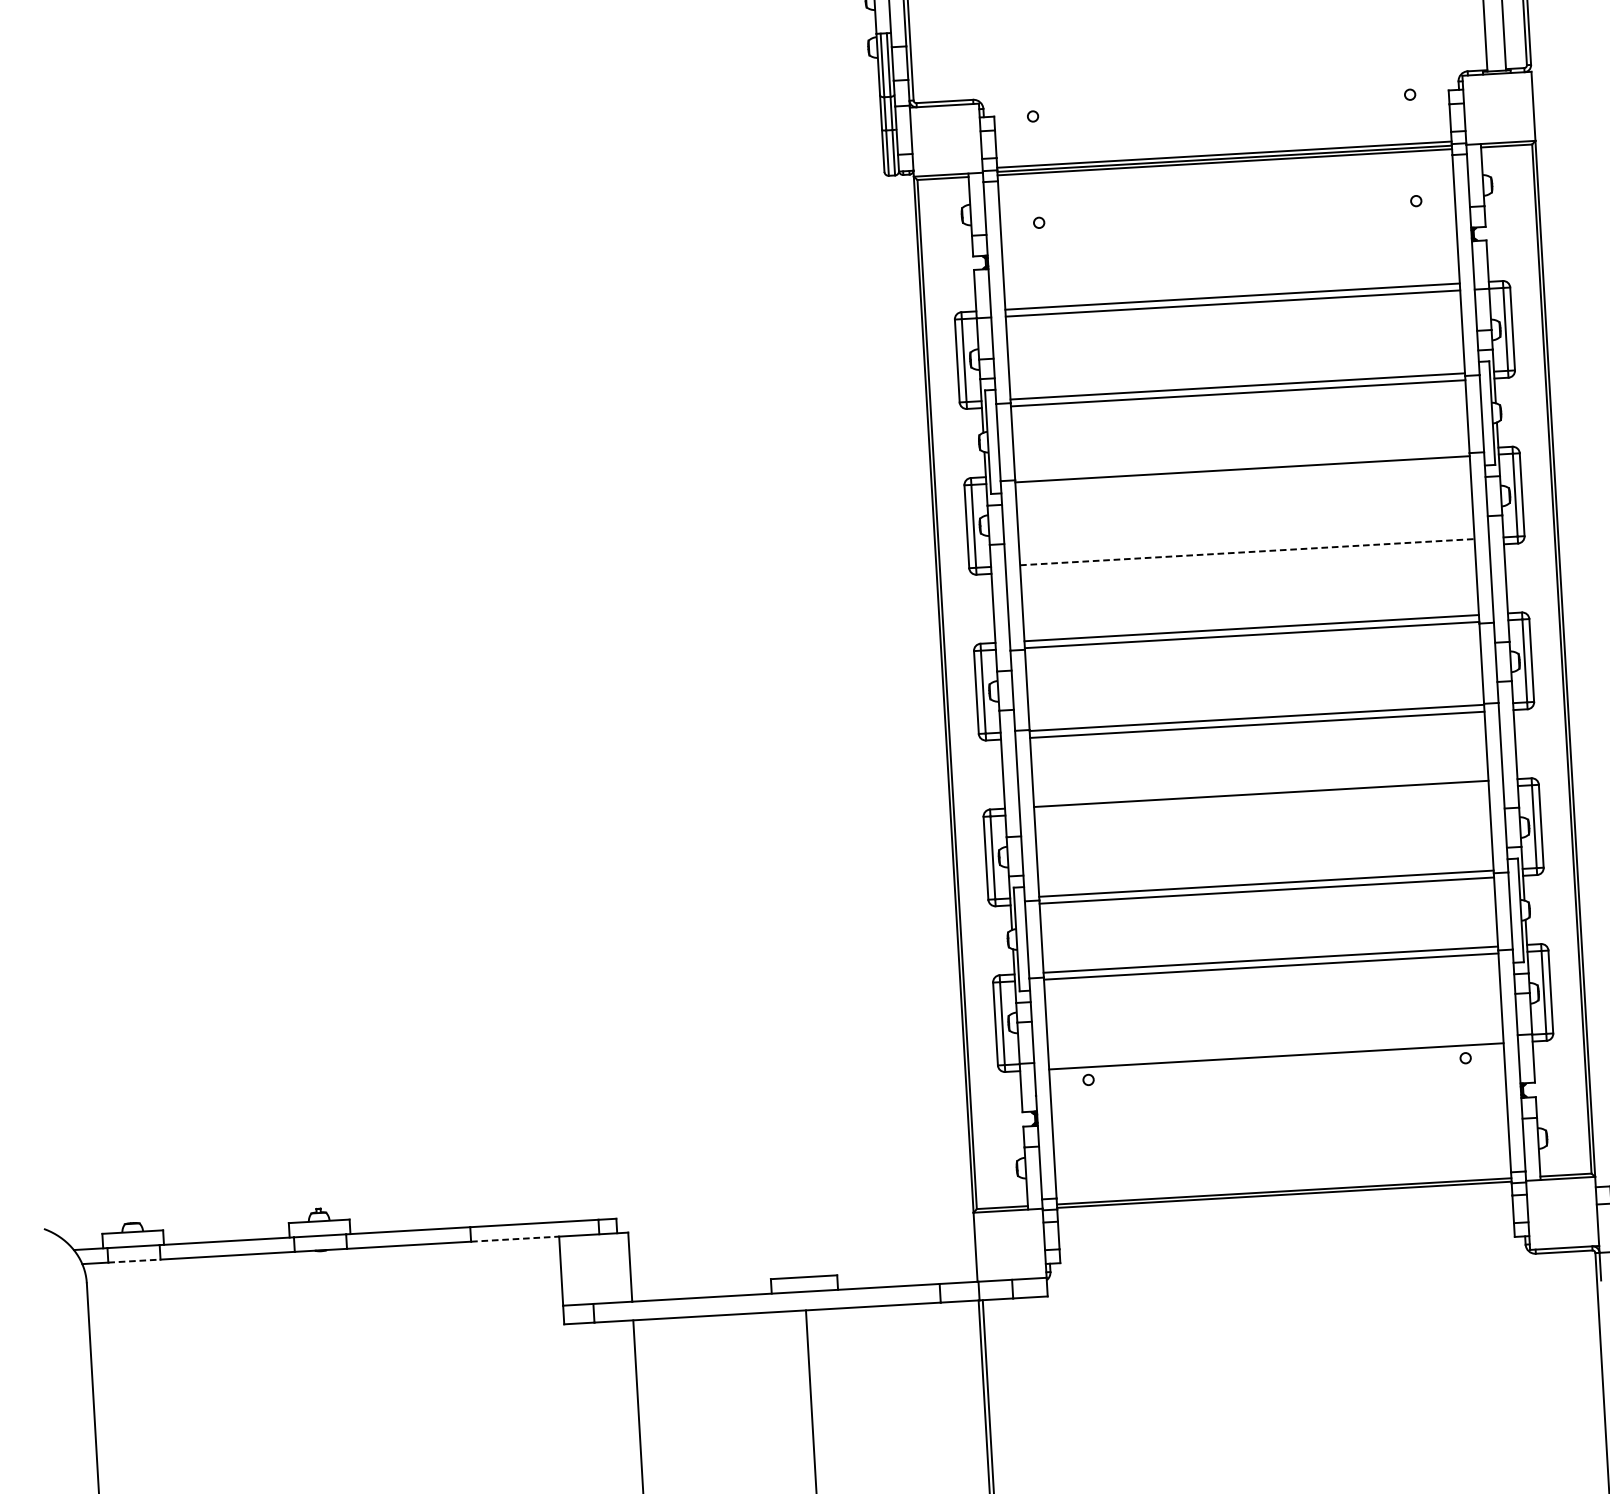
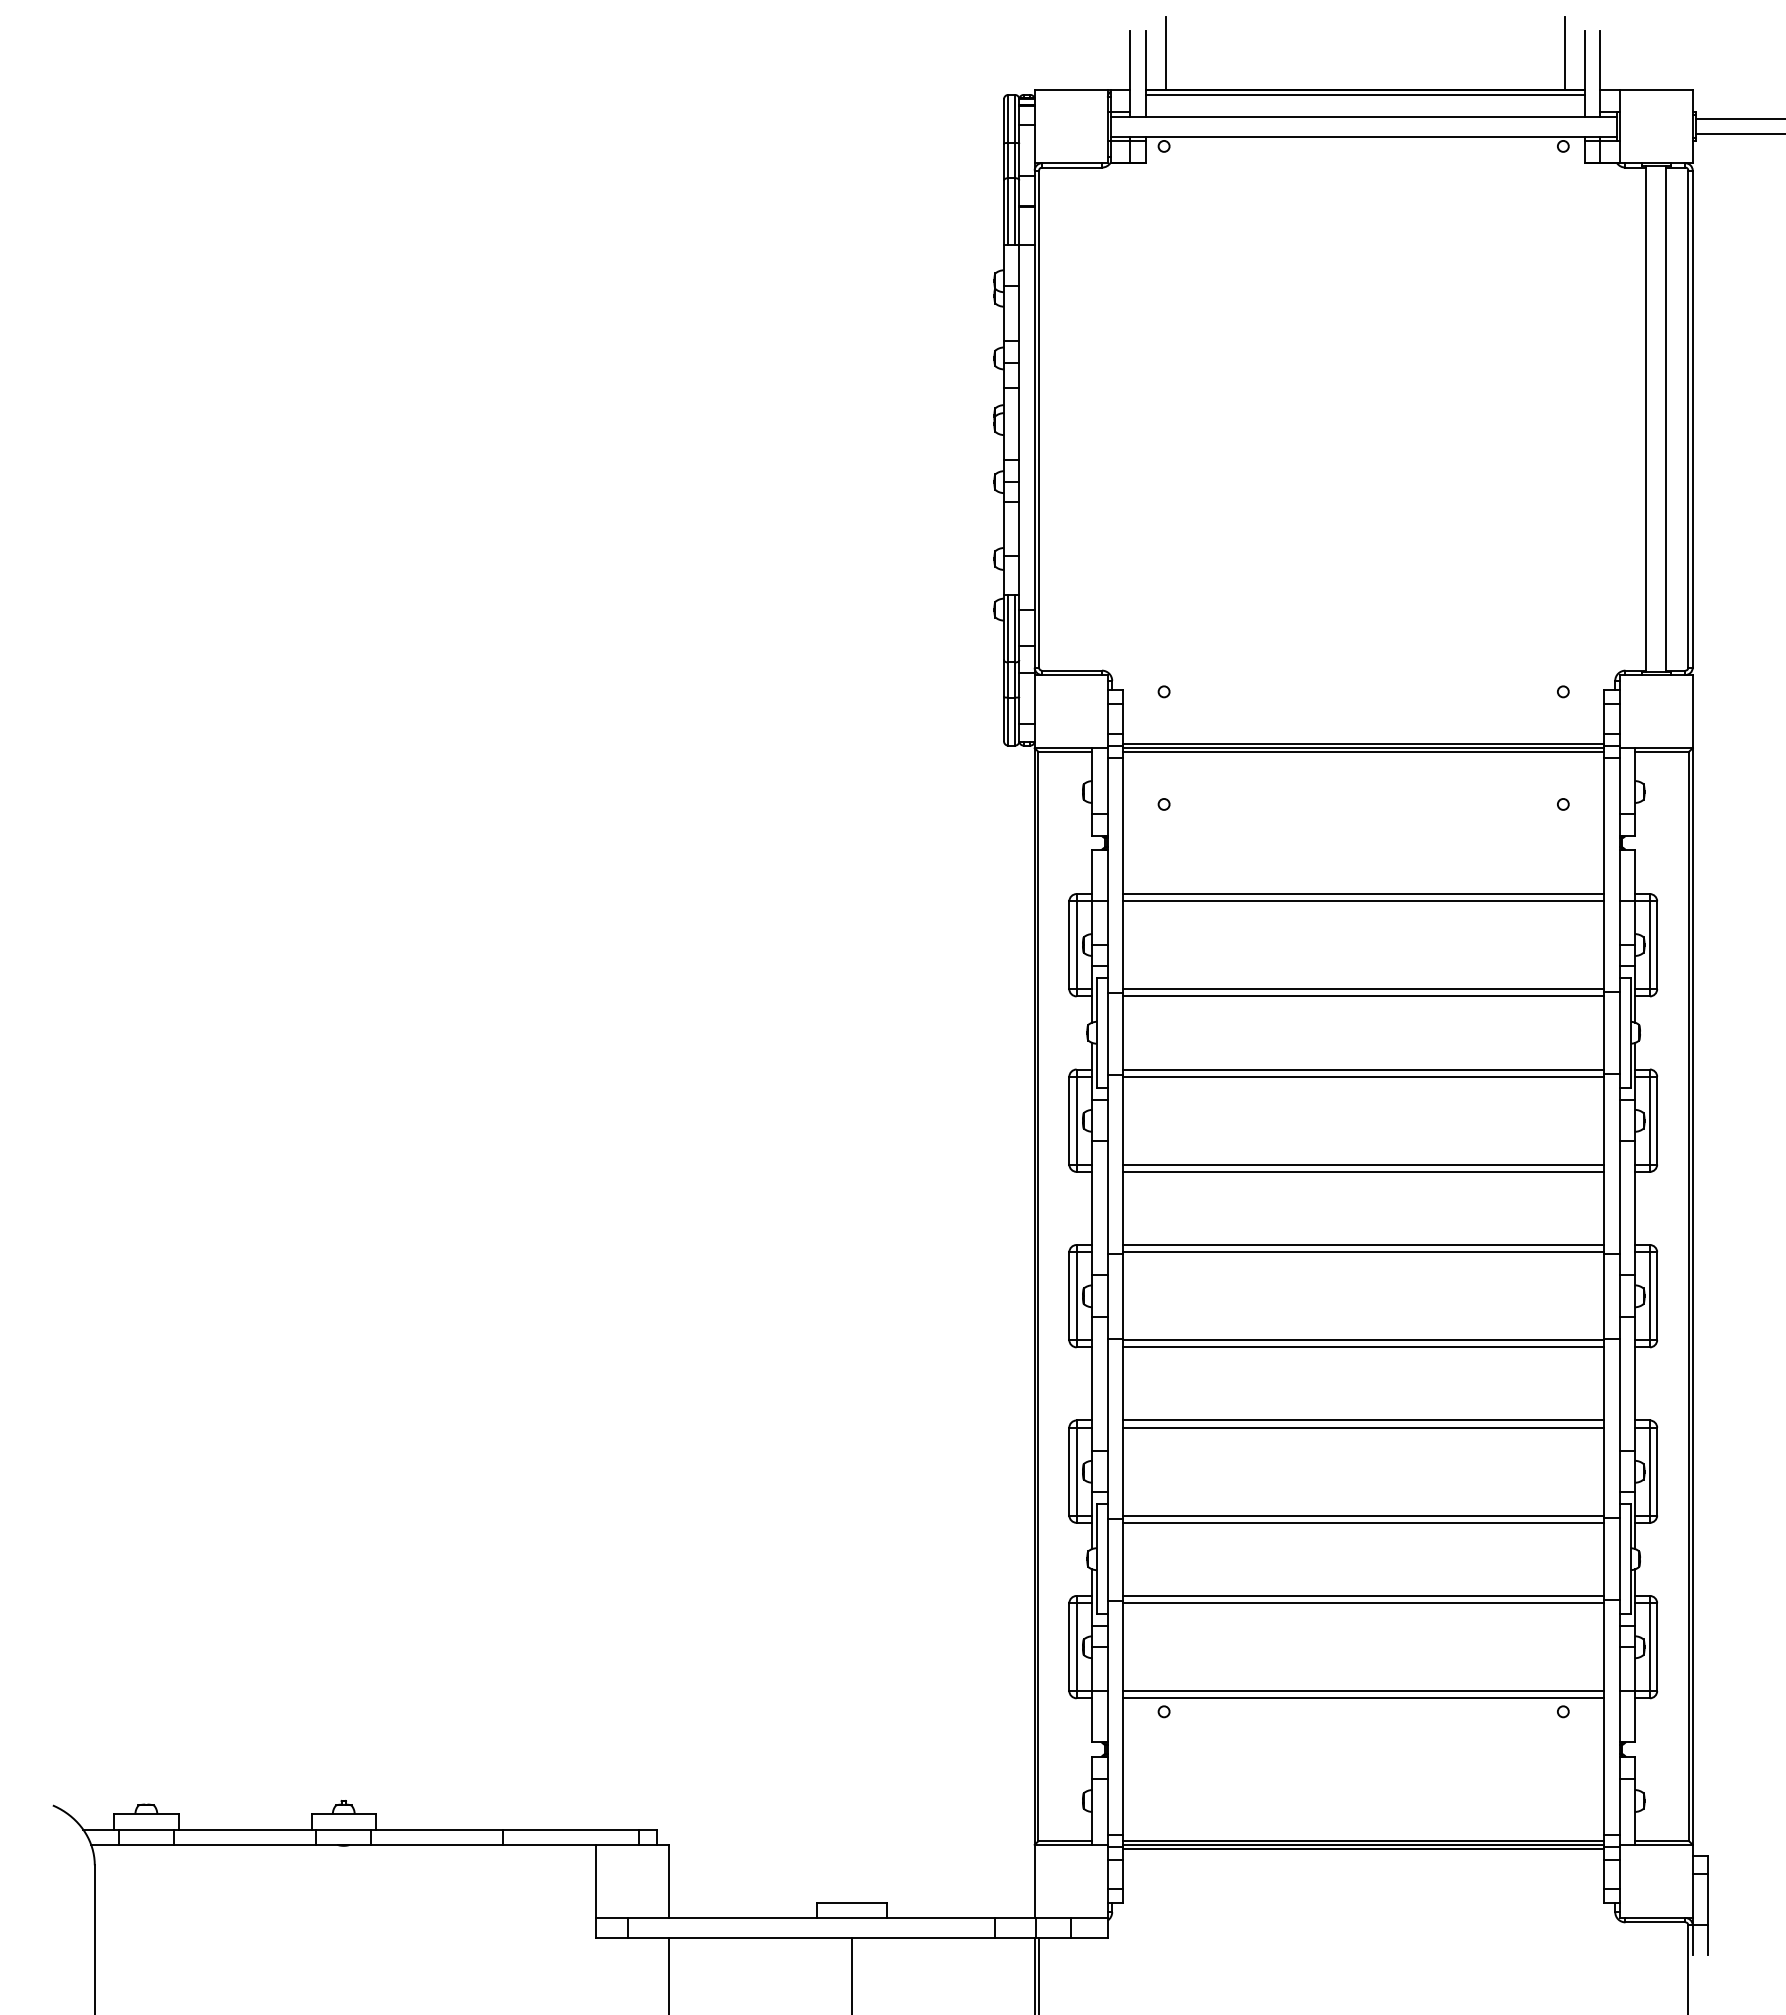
line: (1241, 462) -> (1363, 1069), added
line: (1247, 552) -> (1363, 1164), dashed -> solid
line: (1247, 558) -> (1363, 1171), added
line: (1261, 800) -> (1363, 1427), added
line: (1275, 1049) -> (1363, 1691), added
line: (1284, 1199) -> (1363, 1849), added
line: (515, 1238) -> (549, 1844), dashed -> solid
line: (134, 1260) -> (146, 1844), dashed -> solid

